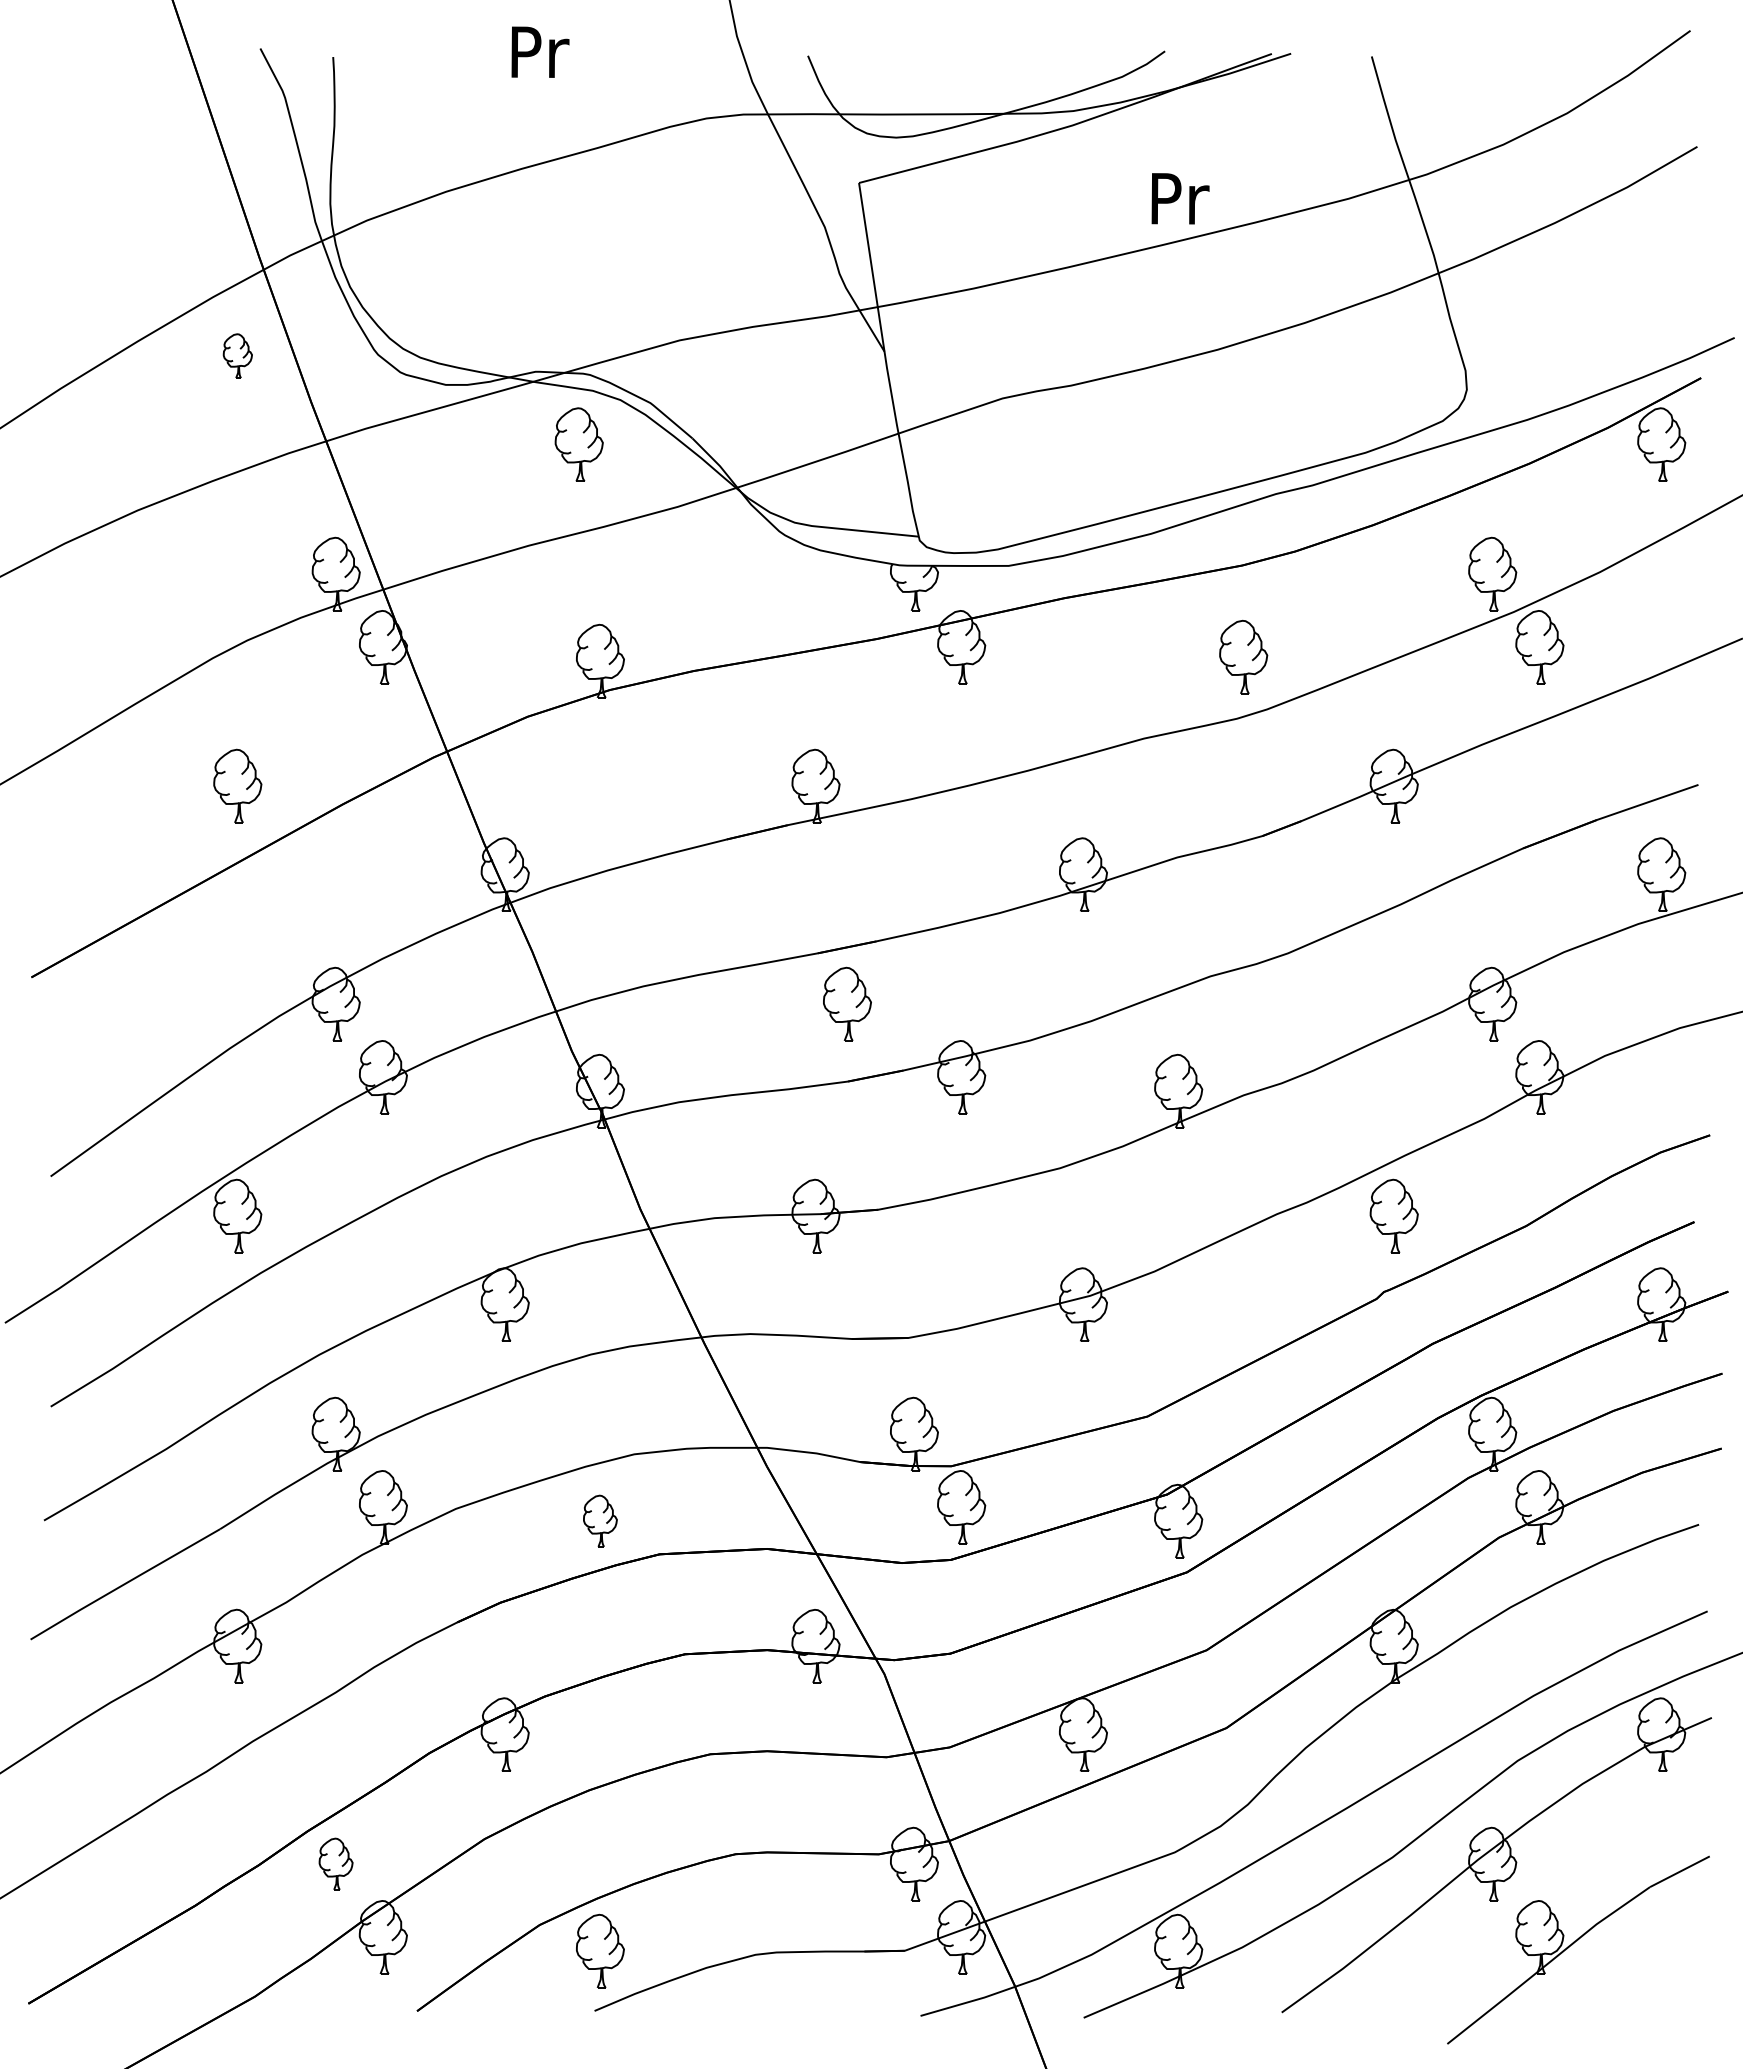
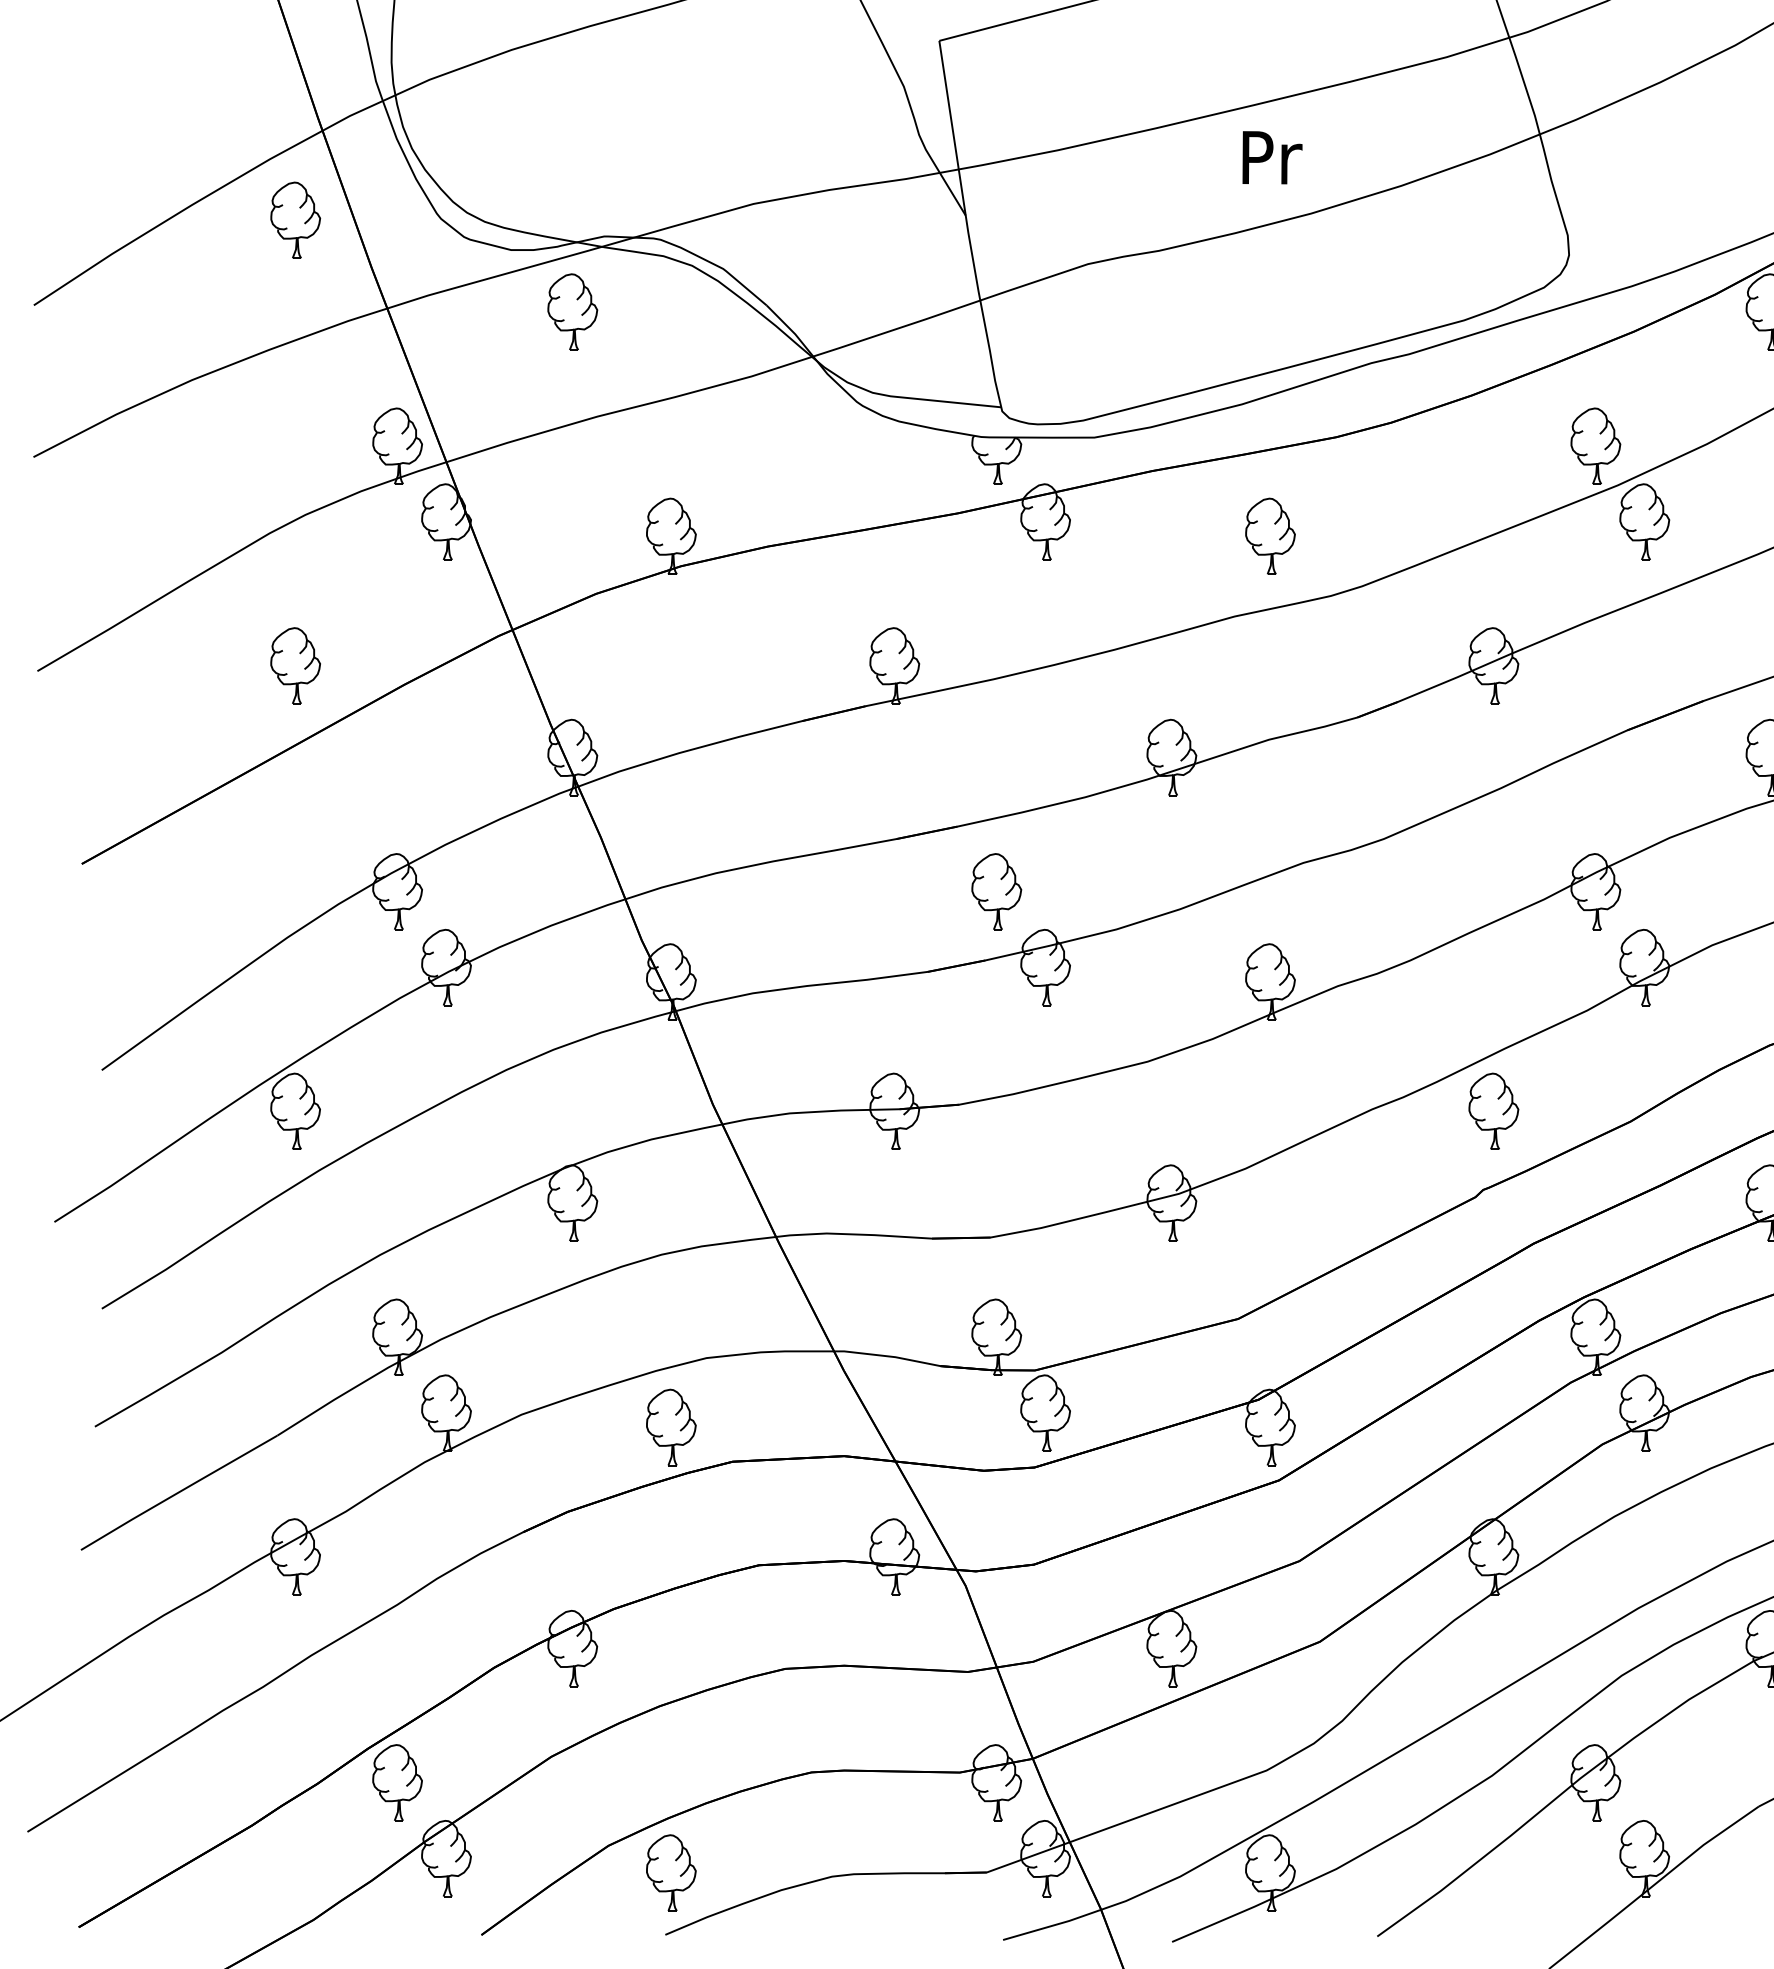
text: (1180, 198) -> (1272, 157), moved
part: (237, 355) -> (295, 219), size x1.67
part: (578, 444) -> (572, 311), moved
part: (1243, 656) -> (1270, 535), moved
part: (847, 1003) -> (996, 891), moved
part: (600, 1520) -> (671, 1426), size x1.43
part: (335, 1863) -> (396, 1782), size x1.43

